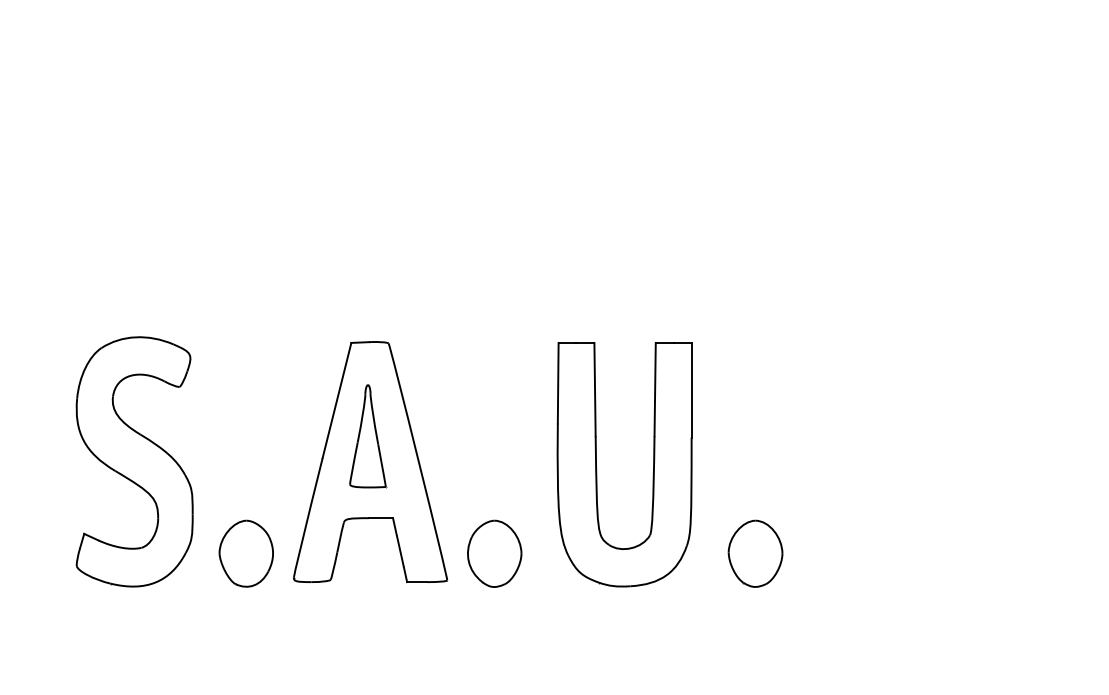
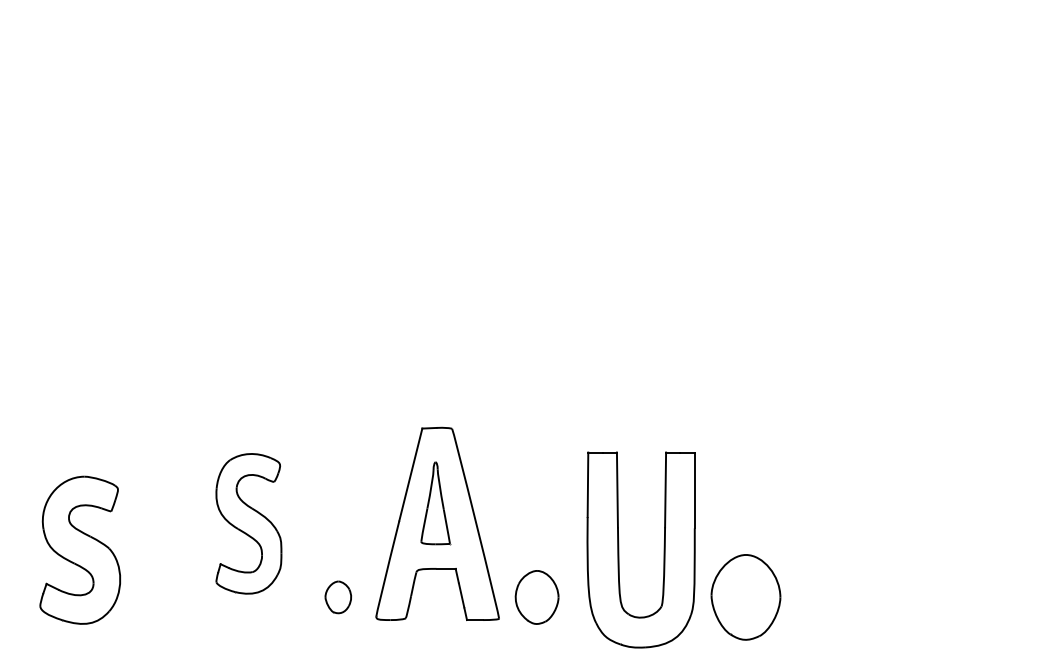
part: (134, 461) -> (248, 523), size x0.7
part: (597, 463) -> (619, 549), moved
part: (246, 553) -> (338, 597), size x0.6
part: (754, 553) -> (745, 597), size x1.6

